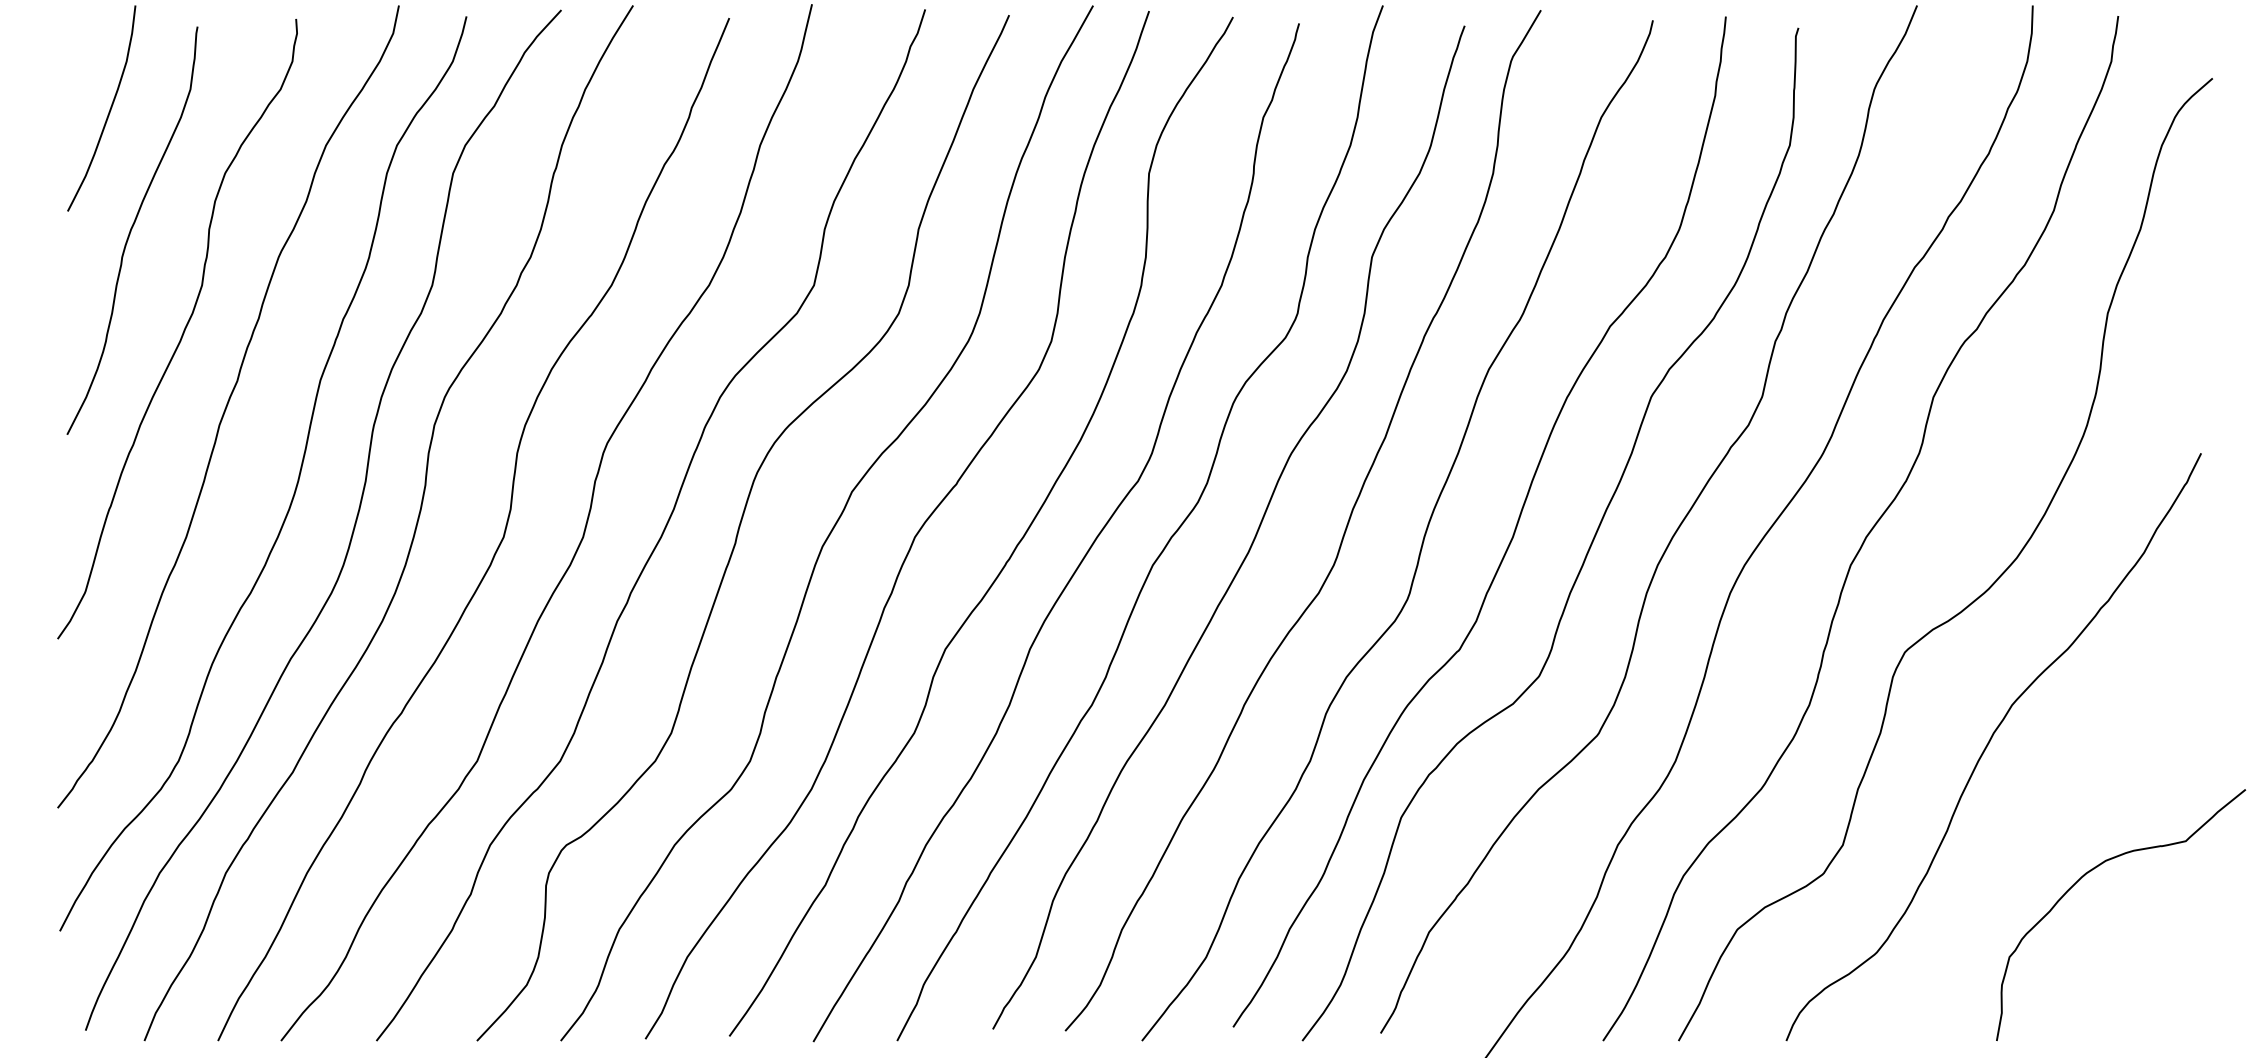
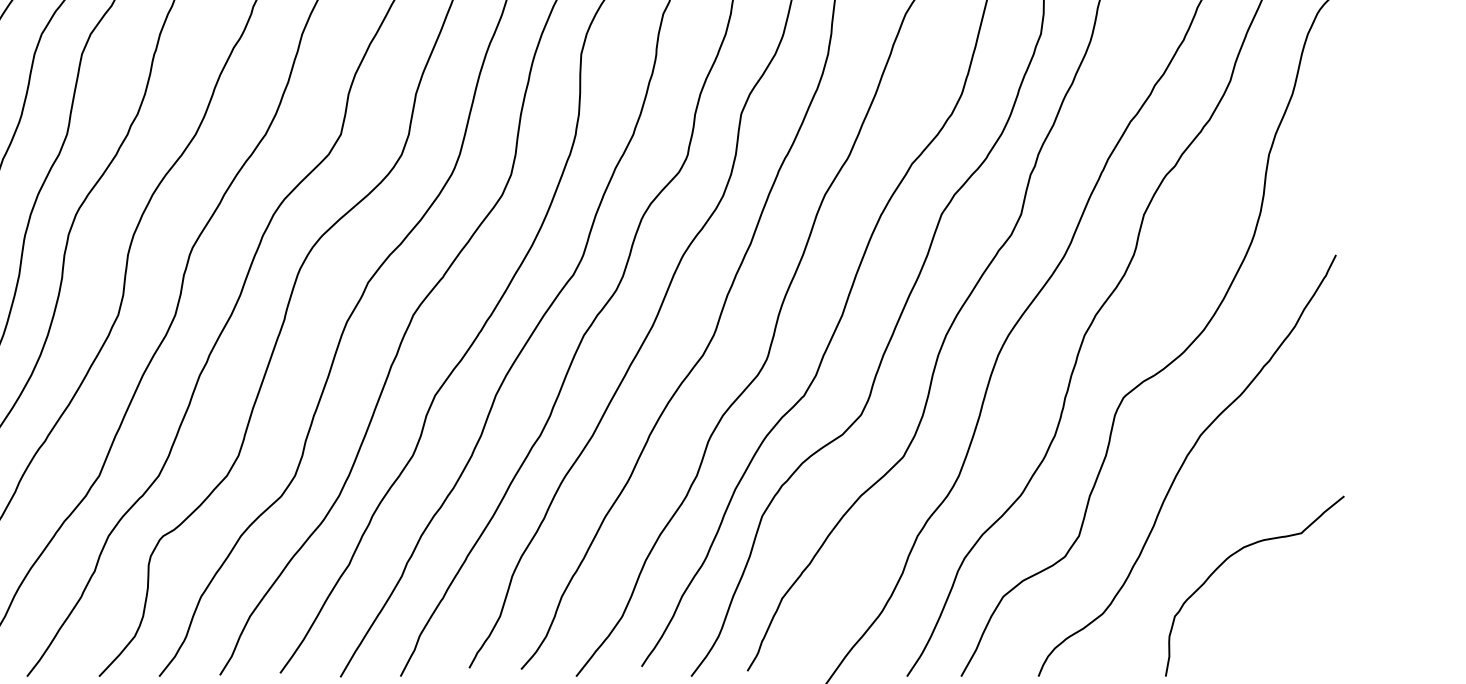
curve: (2091, 871) -> (1233, 554), moved

